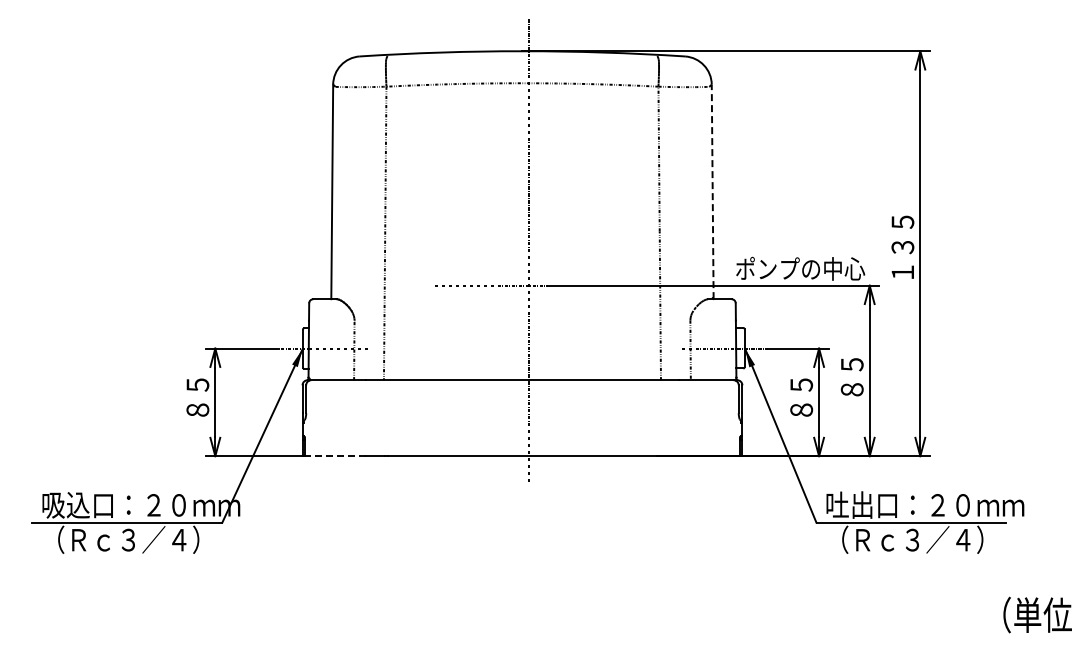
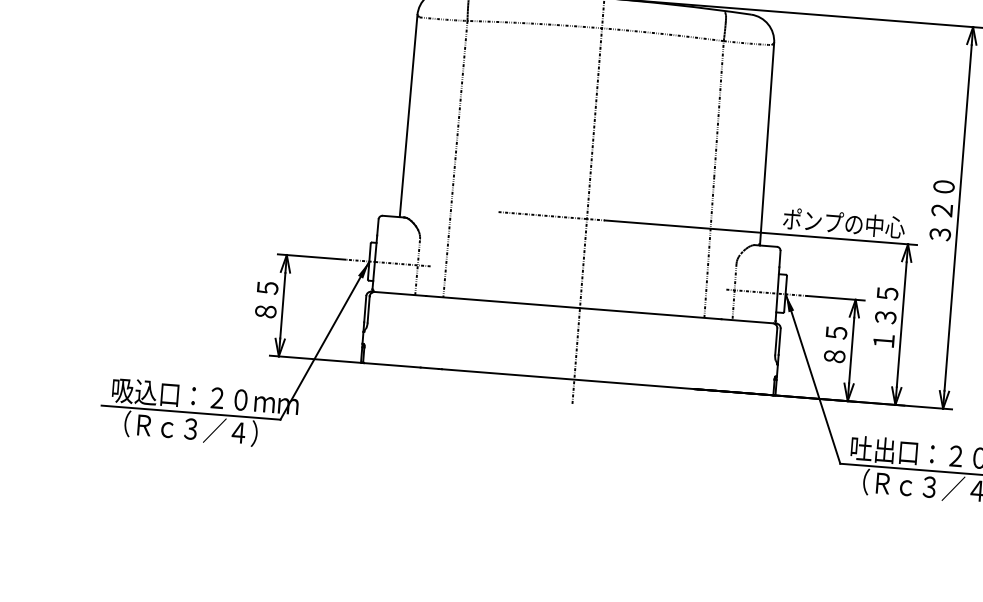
line: (712, 191) -> (766, 143), dashed -> solid
text: (902, 247) -> (941, 210), １３５ -> ３２０
text: (851, 364) -> (885, 317), ８５ -> １３５
line: (335, 456) -> (392, 365), dashed -> solid

